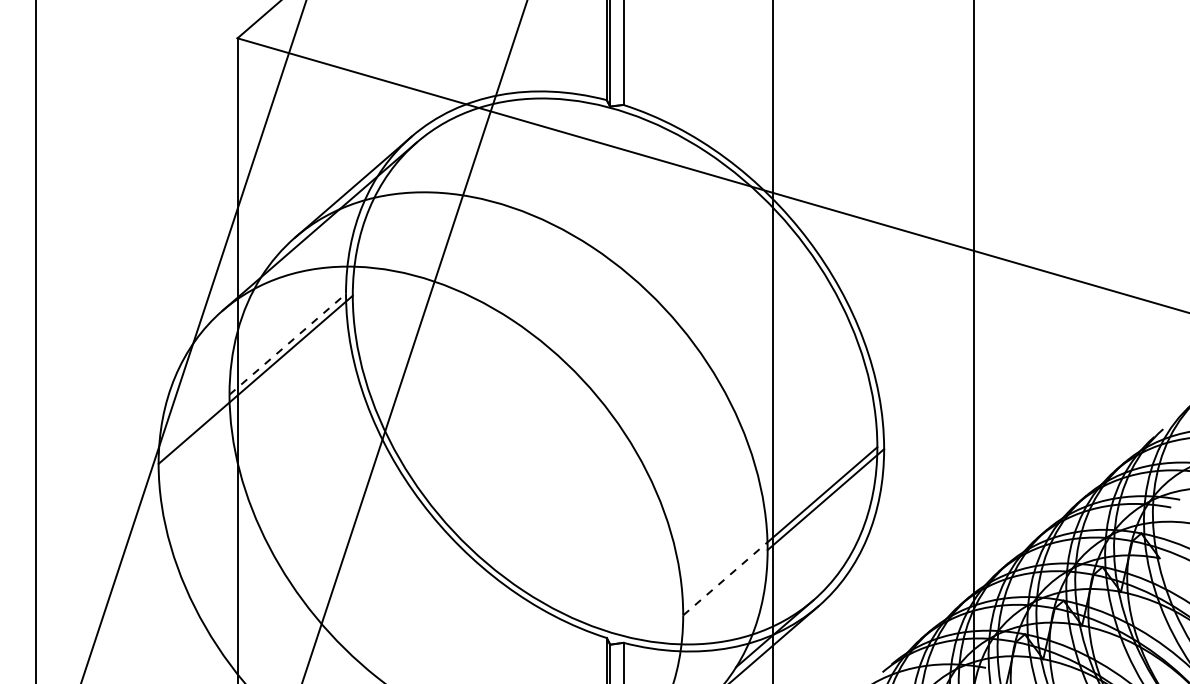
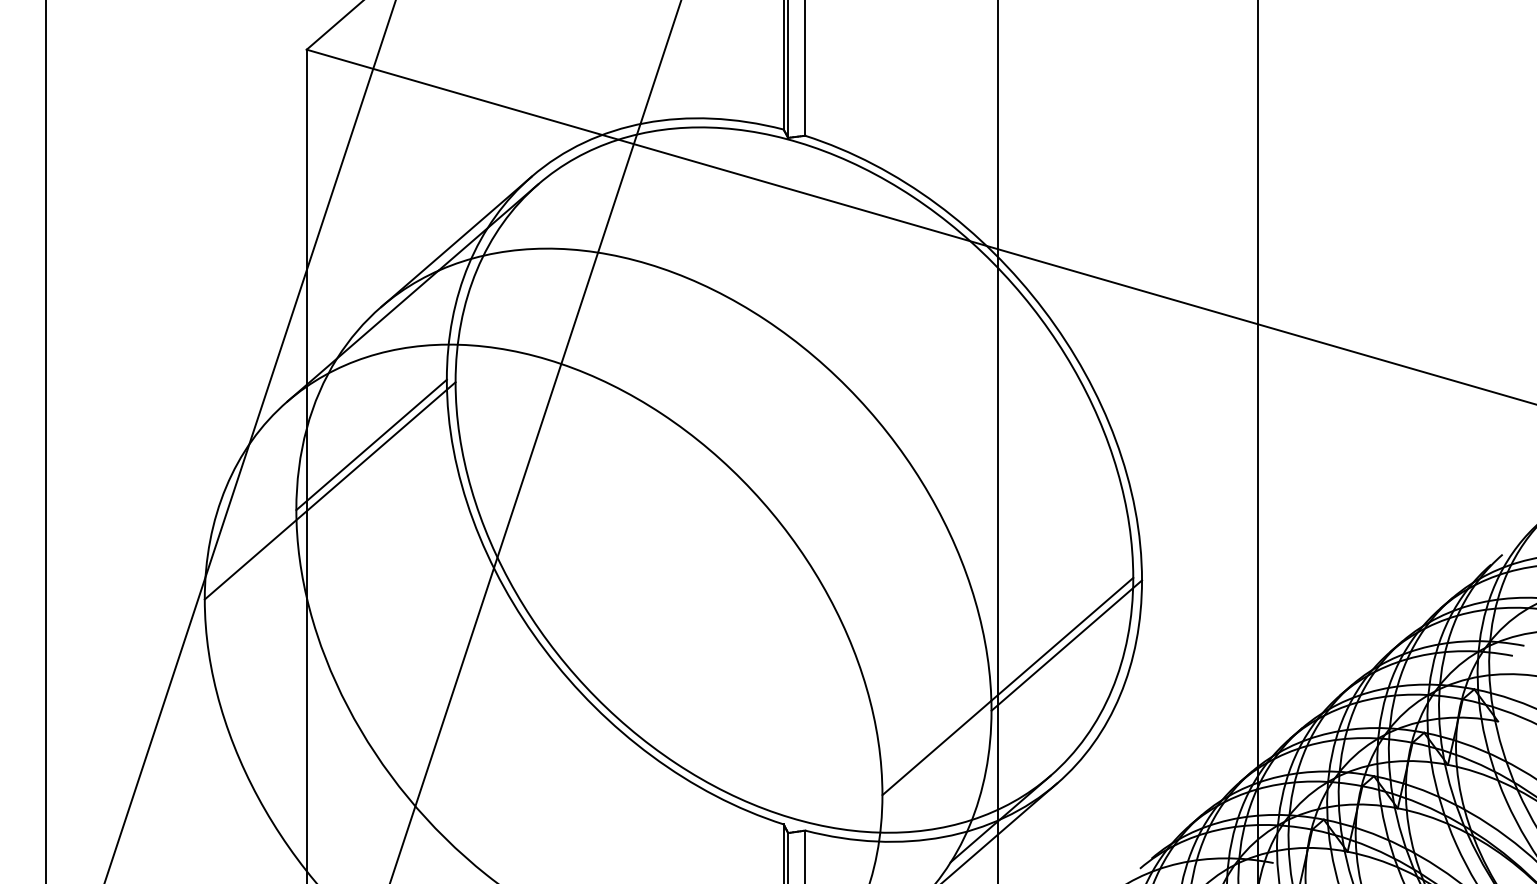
line: (287, 343) -> (371, 444), dashed -> solid
line: (725, 578) -> (937, 747), dashed -> solid

